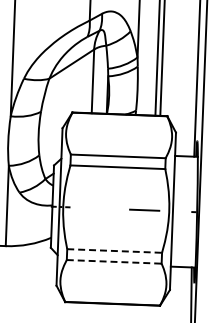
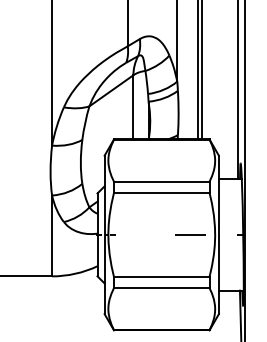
line: (114, 251) -> (161, 277), dashed -> solid
line: (113, 262) -> (161, 288), dashed -> solid

